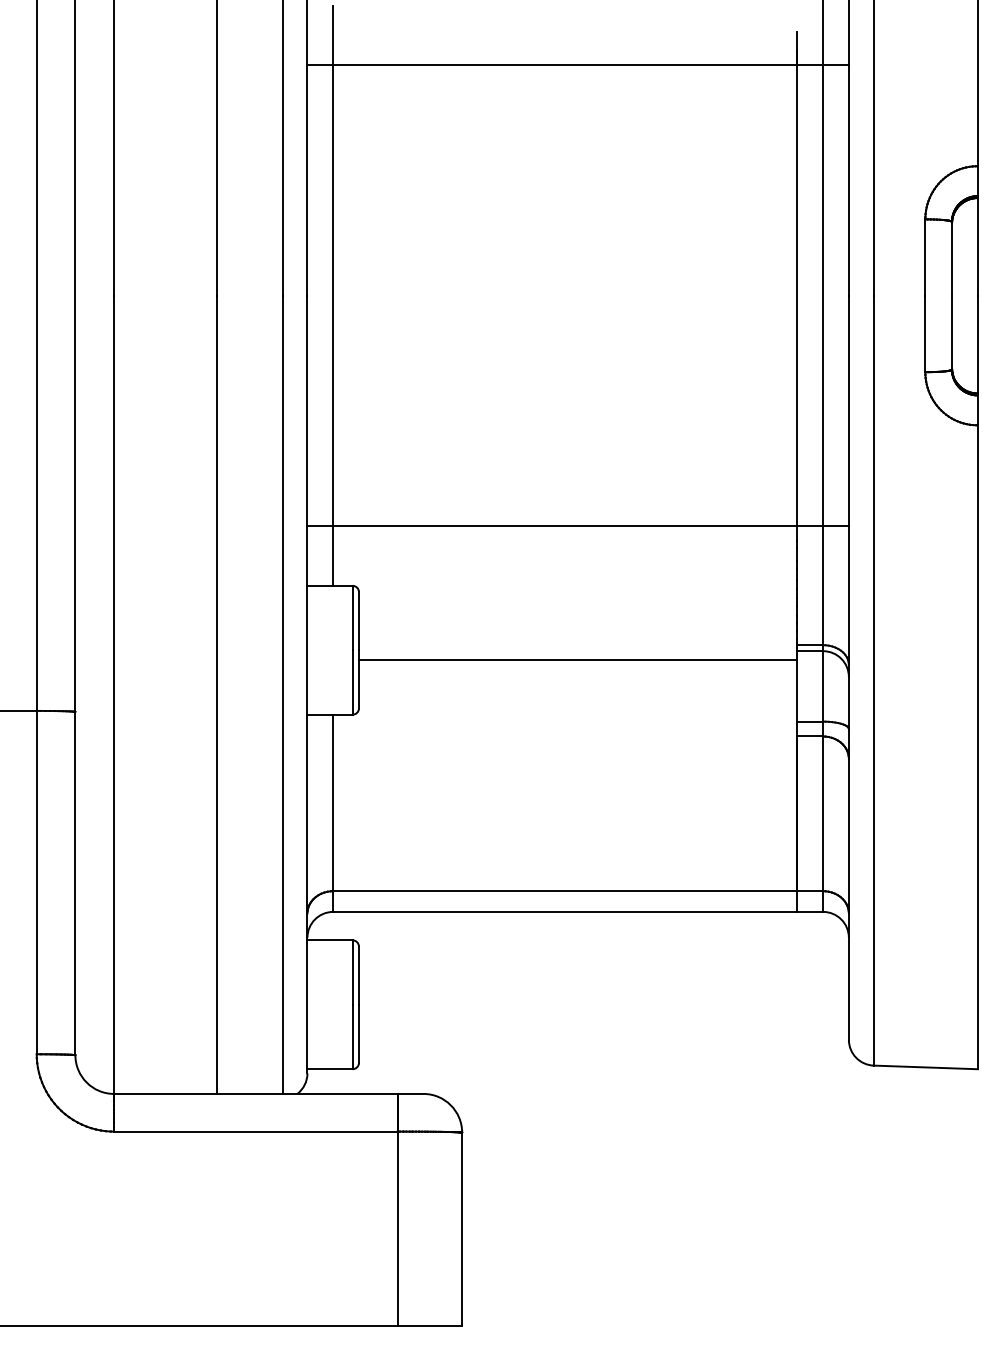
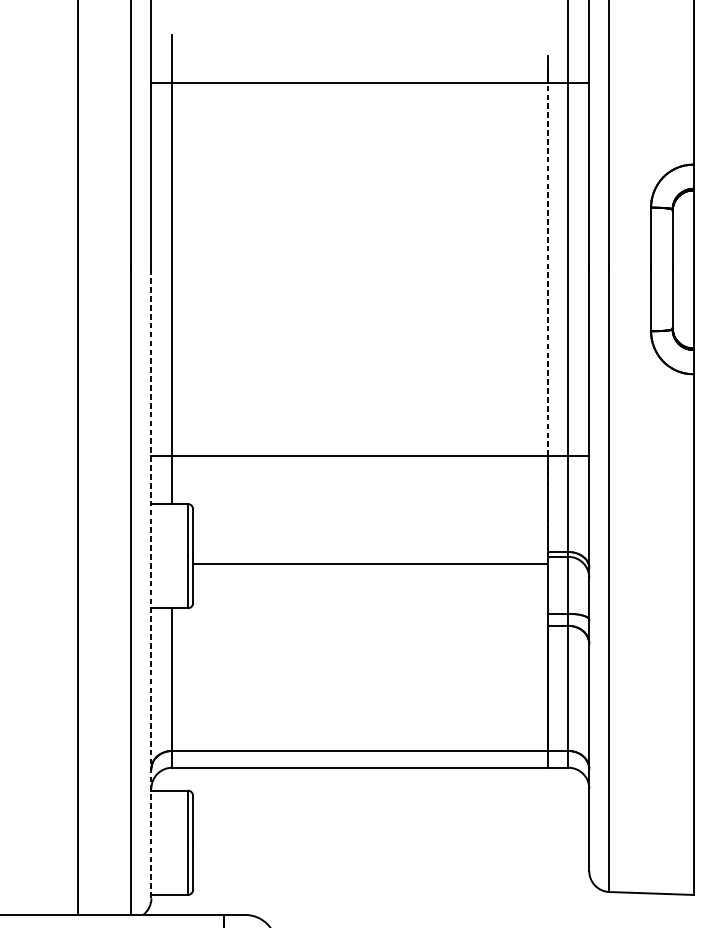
line: (797, 295) -> (547, 269), solid -> dashed
line: (307, 684) -> (151, 583), solid -> dashed

